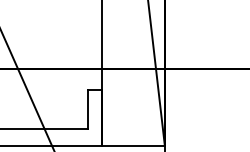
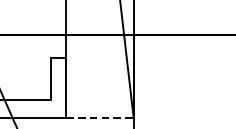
line: (133, 145) -> (99, 117), solid -> dashed

